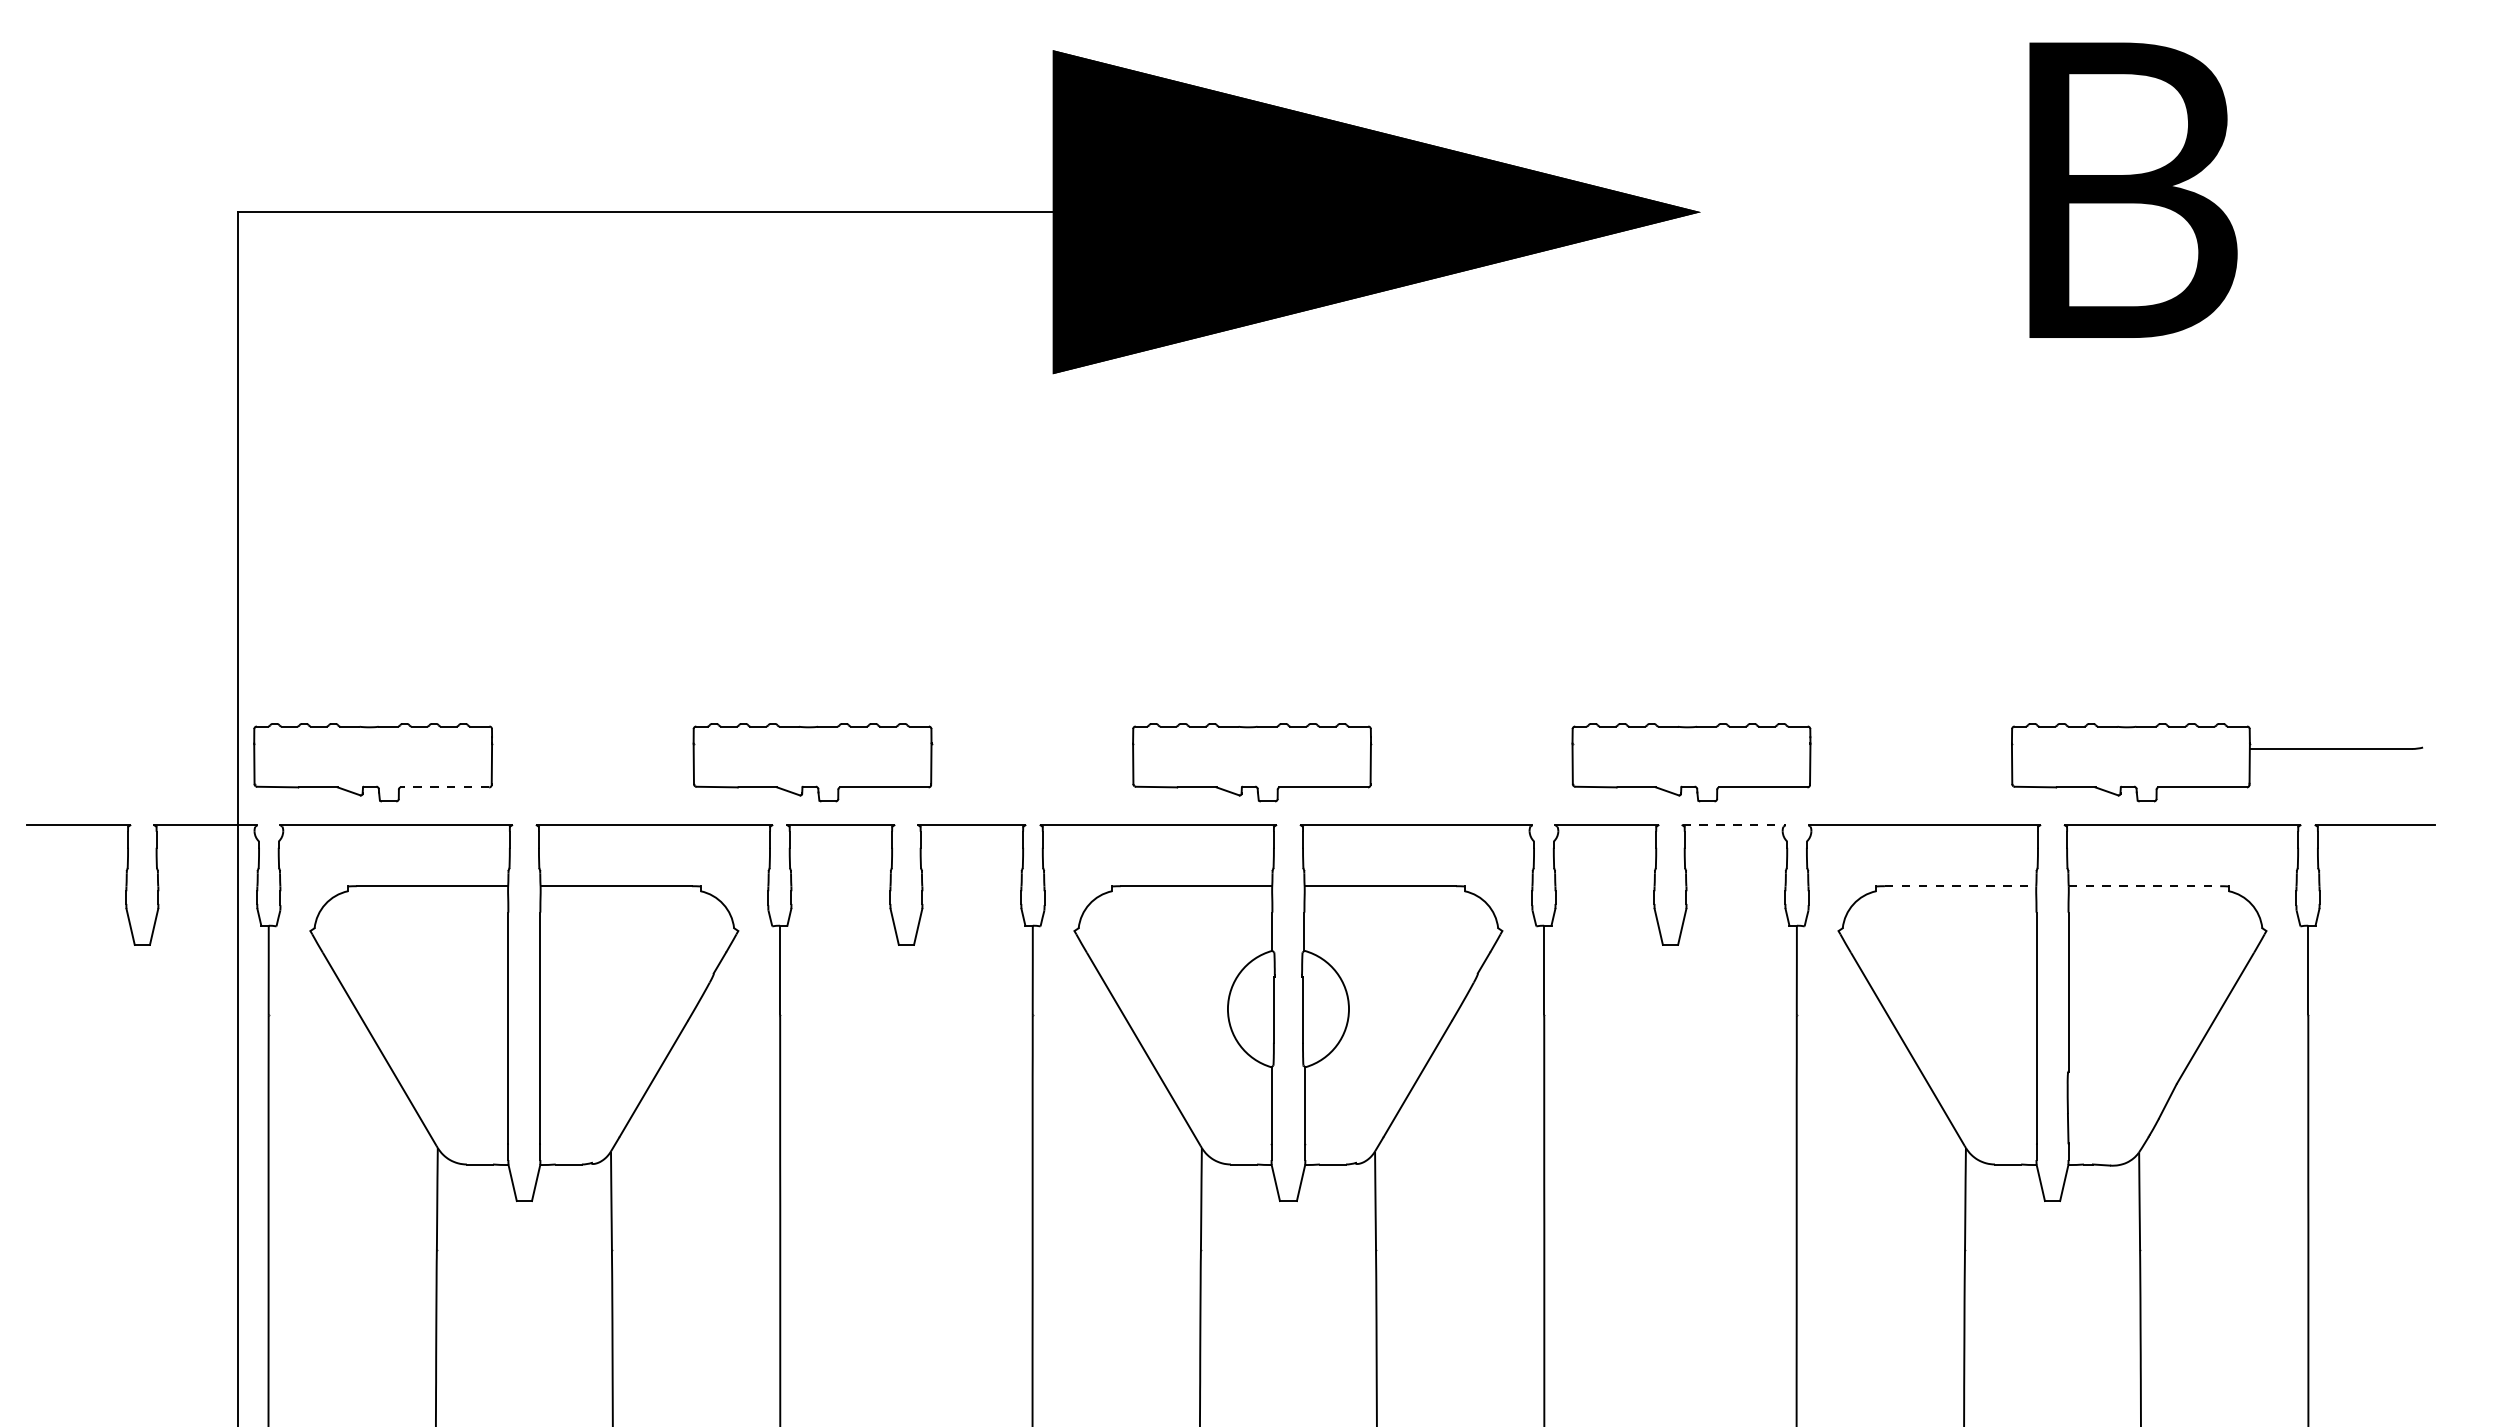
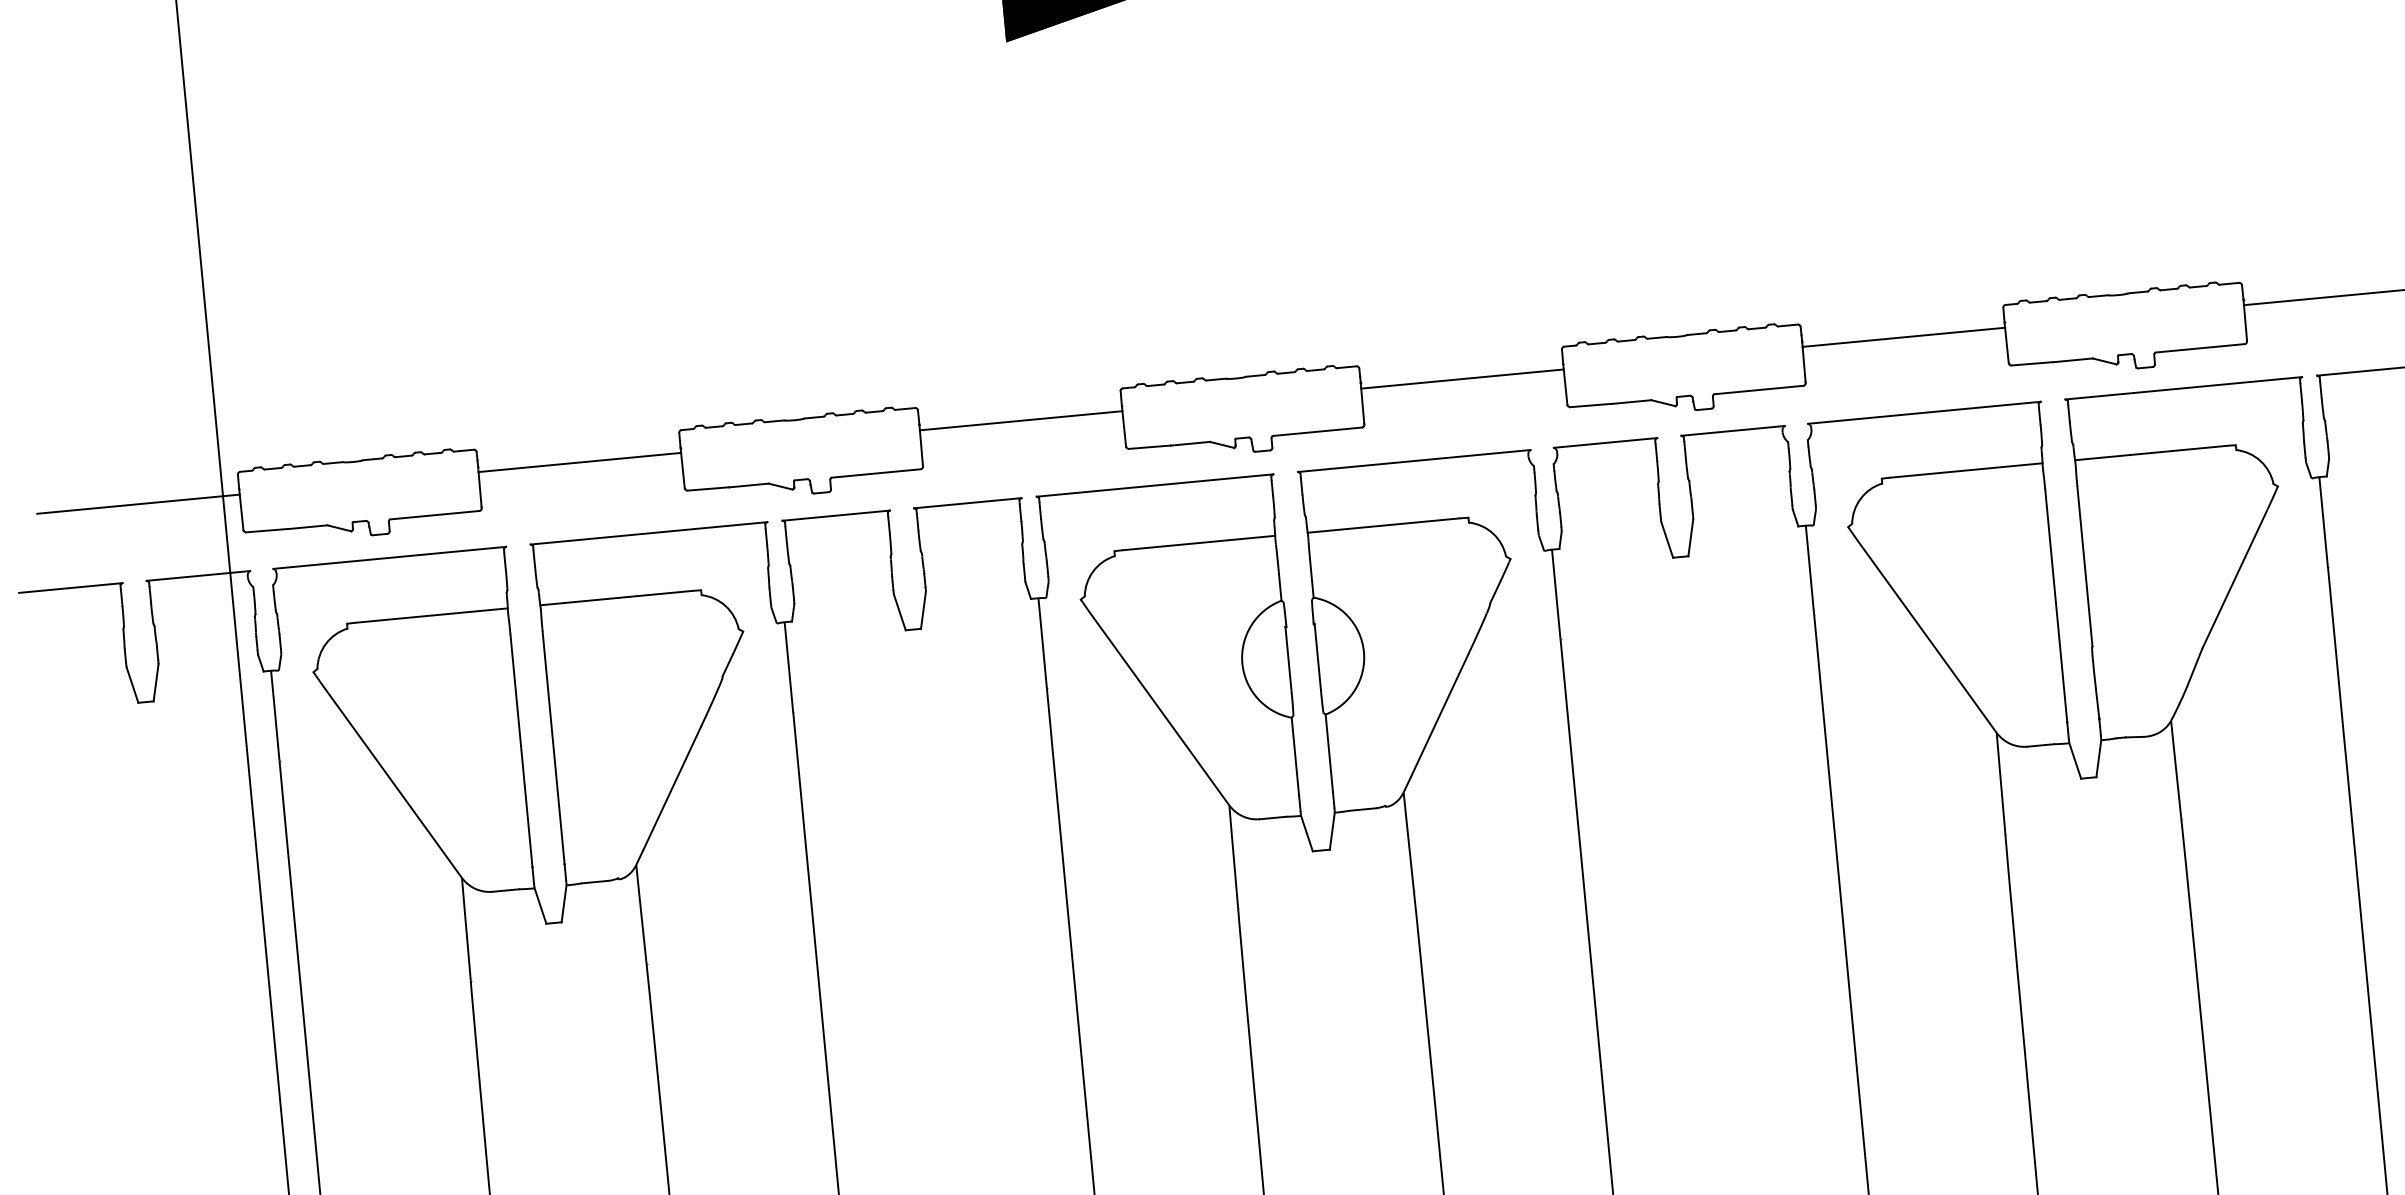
line: (153, 748) -> (138, 503), added
line: (592, 748) -> (579, 462), added
line: (1032, 748) -> (1021, 420), added
line: (1471, 748) -> (1462, 378), added
line: (1911, 748) -> (1904, 336), added
line: (444, 787) -> (434, 515), dashed -> solid
line: (1734, 825) -> (1733, 430), dashed -> solid
line: (1960, 886) -> (1966, 470), dashed -> solid
line: (2144, 886) -> (2151, 453), dashed -> solid

